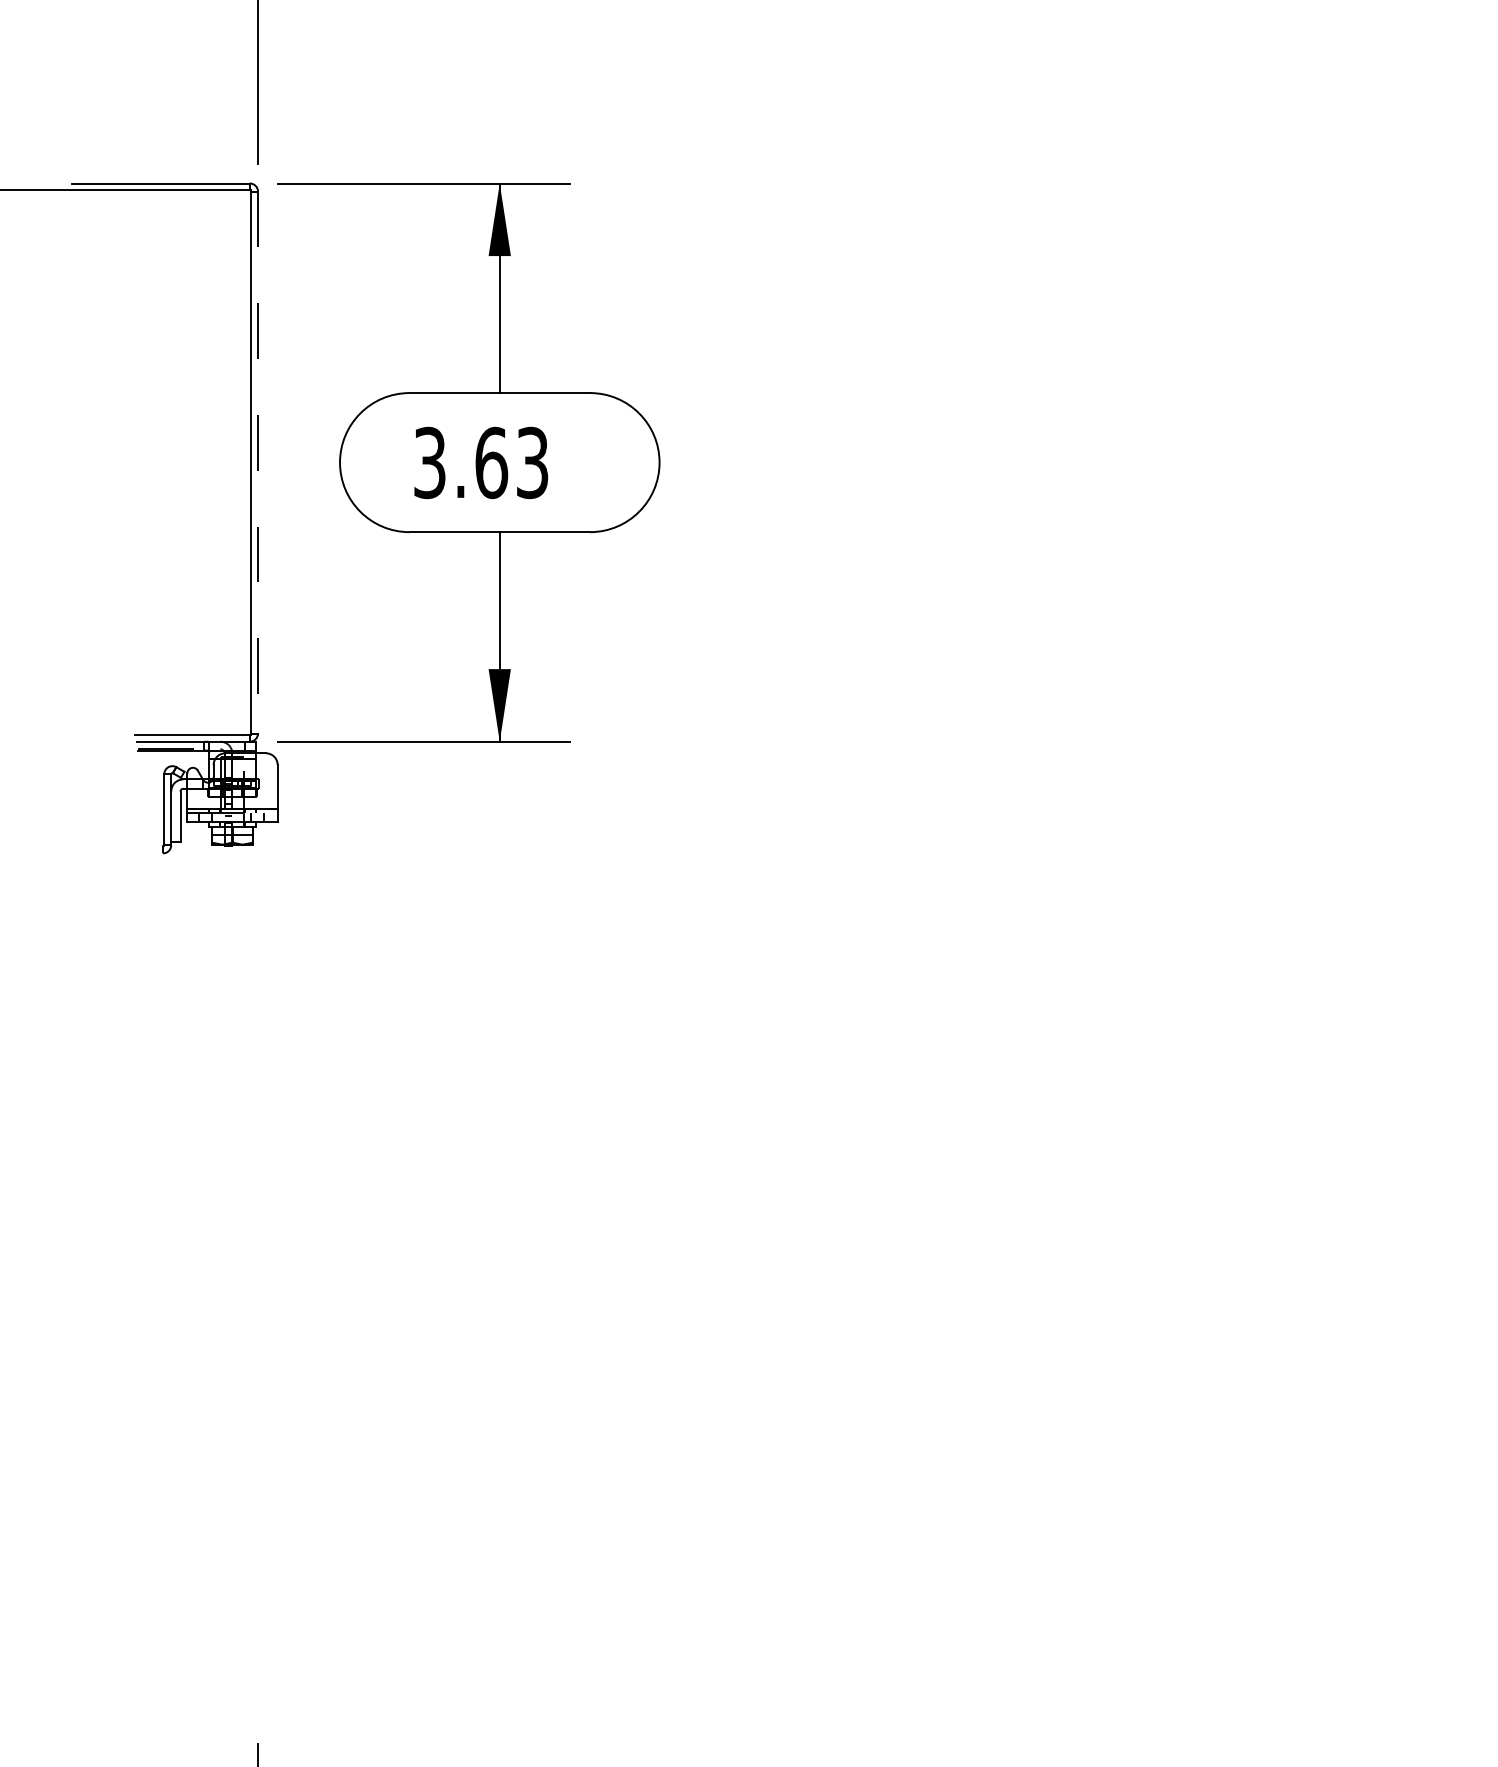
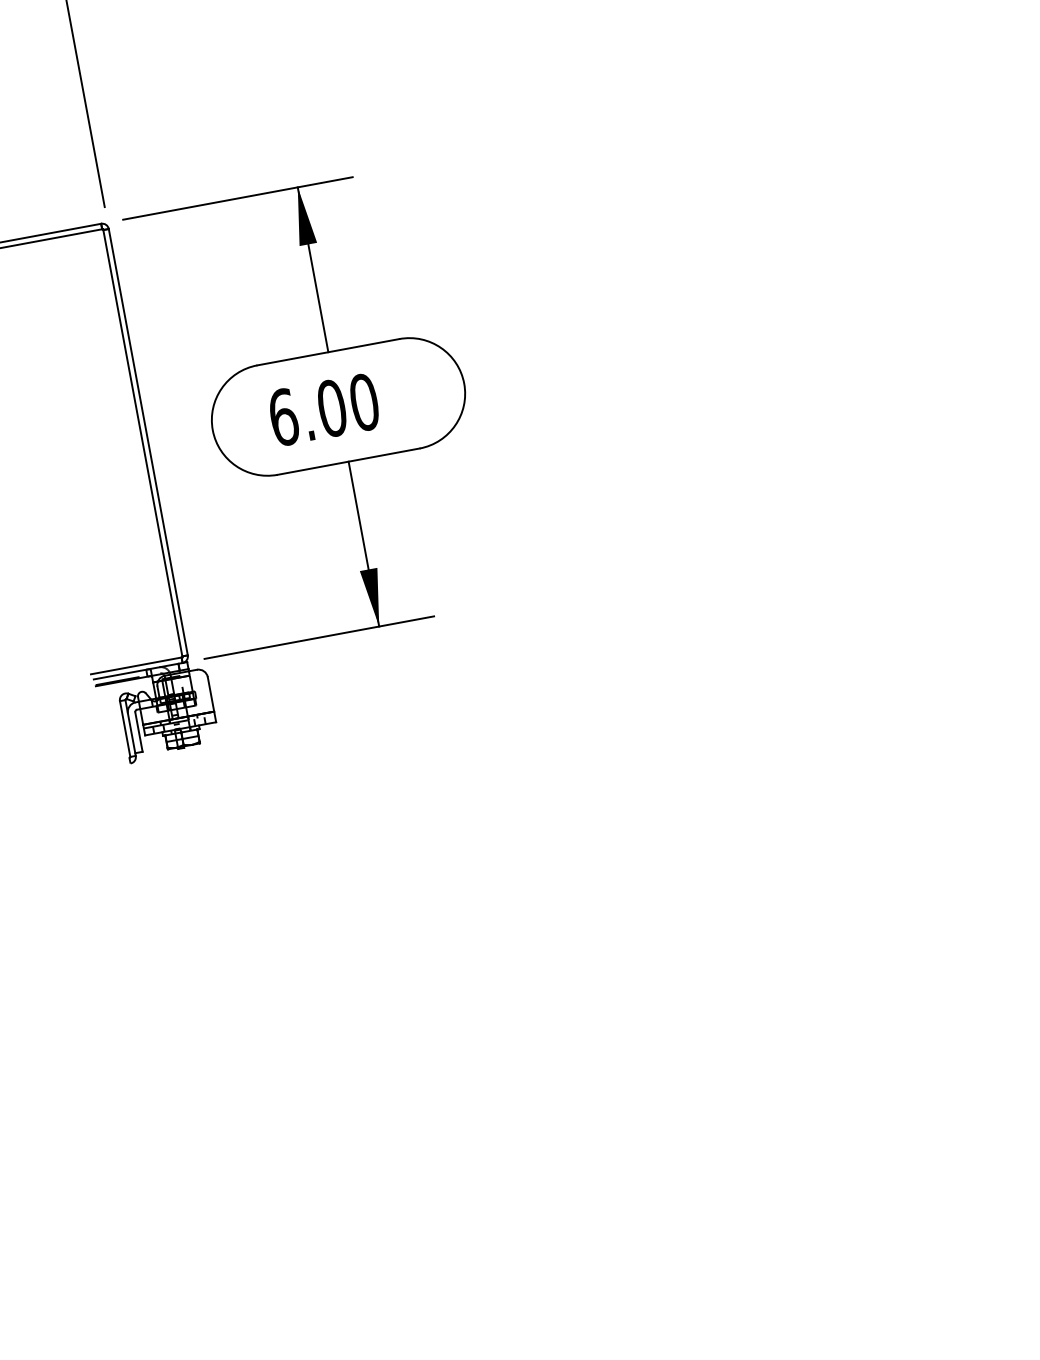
line: (258, 462) -> (148, 442), dashed -> solid
text: (481, 462) -> (324, 409), 3.63 -> 6.00

